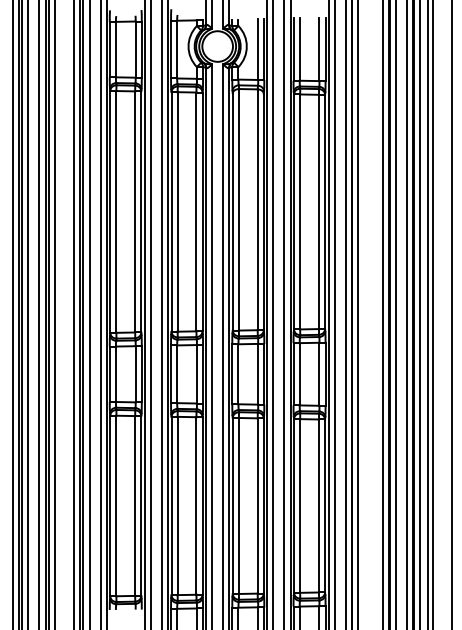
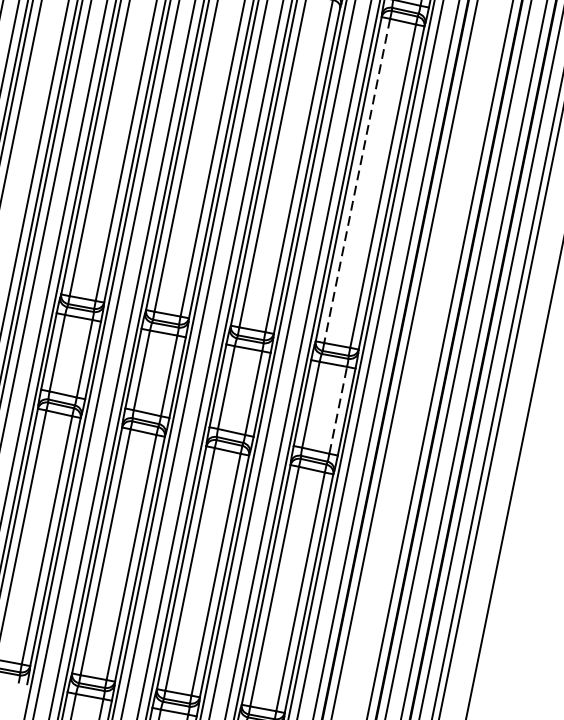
line: (300, 212) -> (357, 181), solid -> dashed
line: (319, 374) -> (338, 410), solid -> dashed

